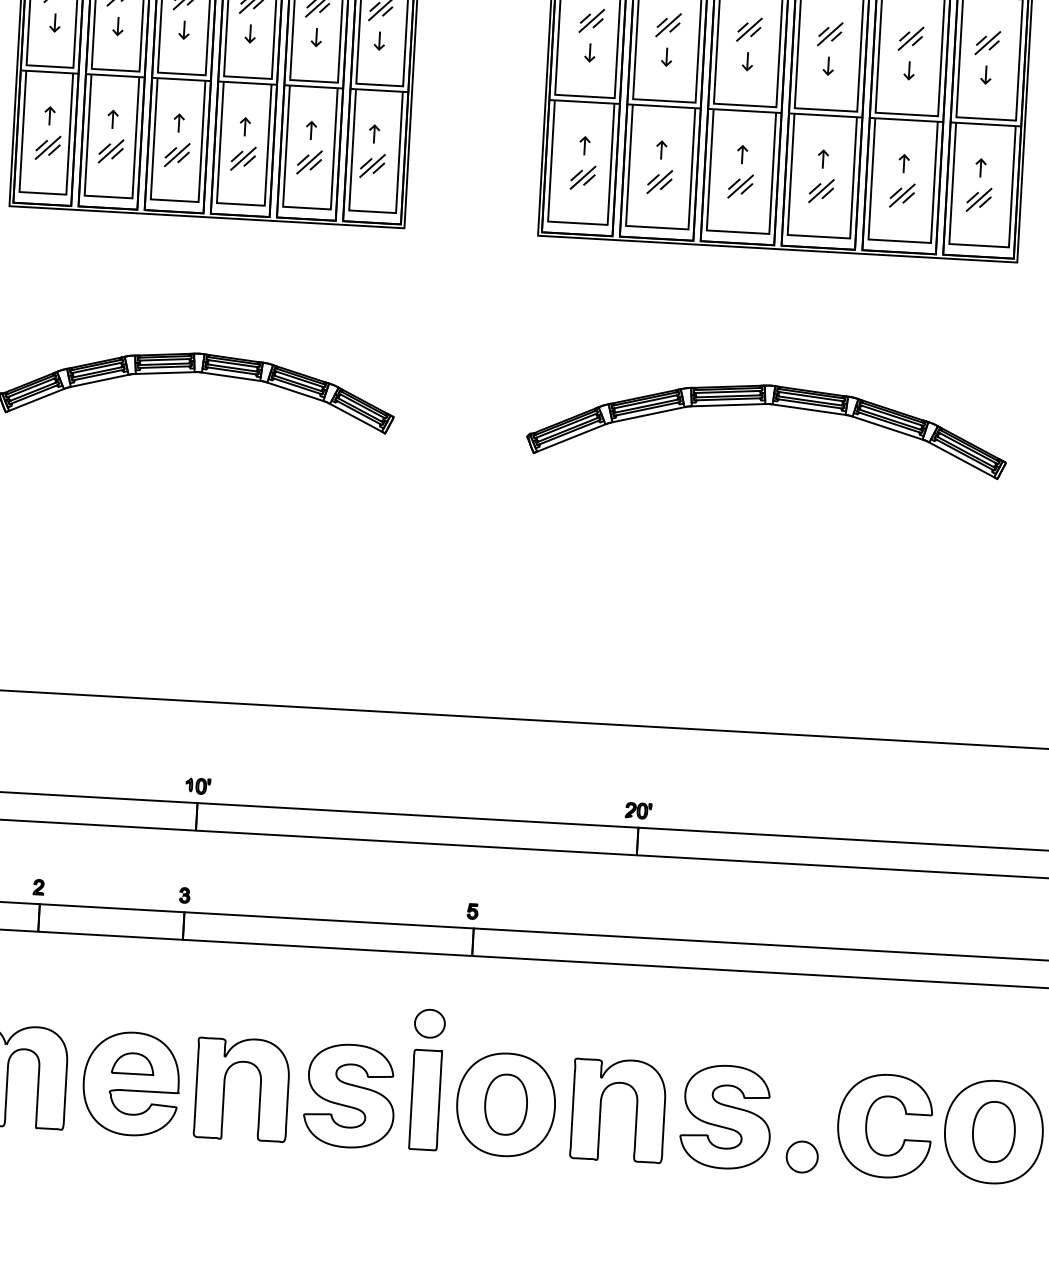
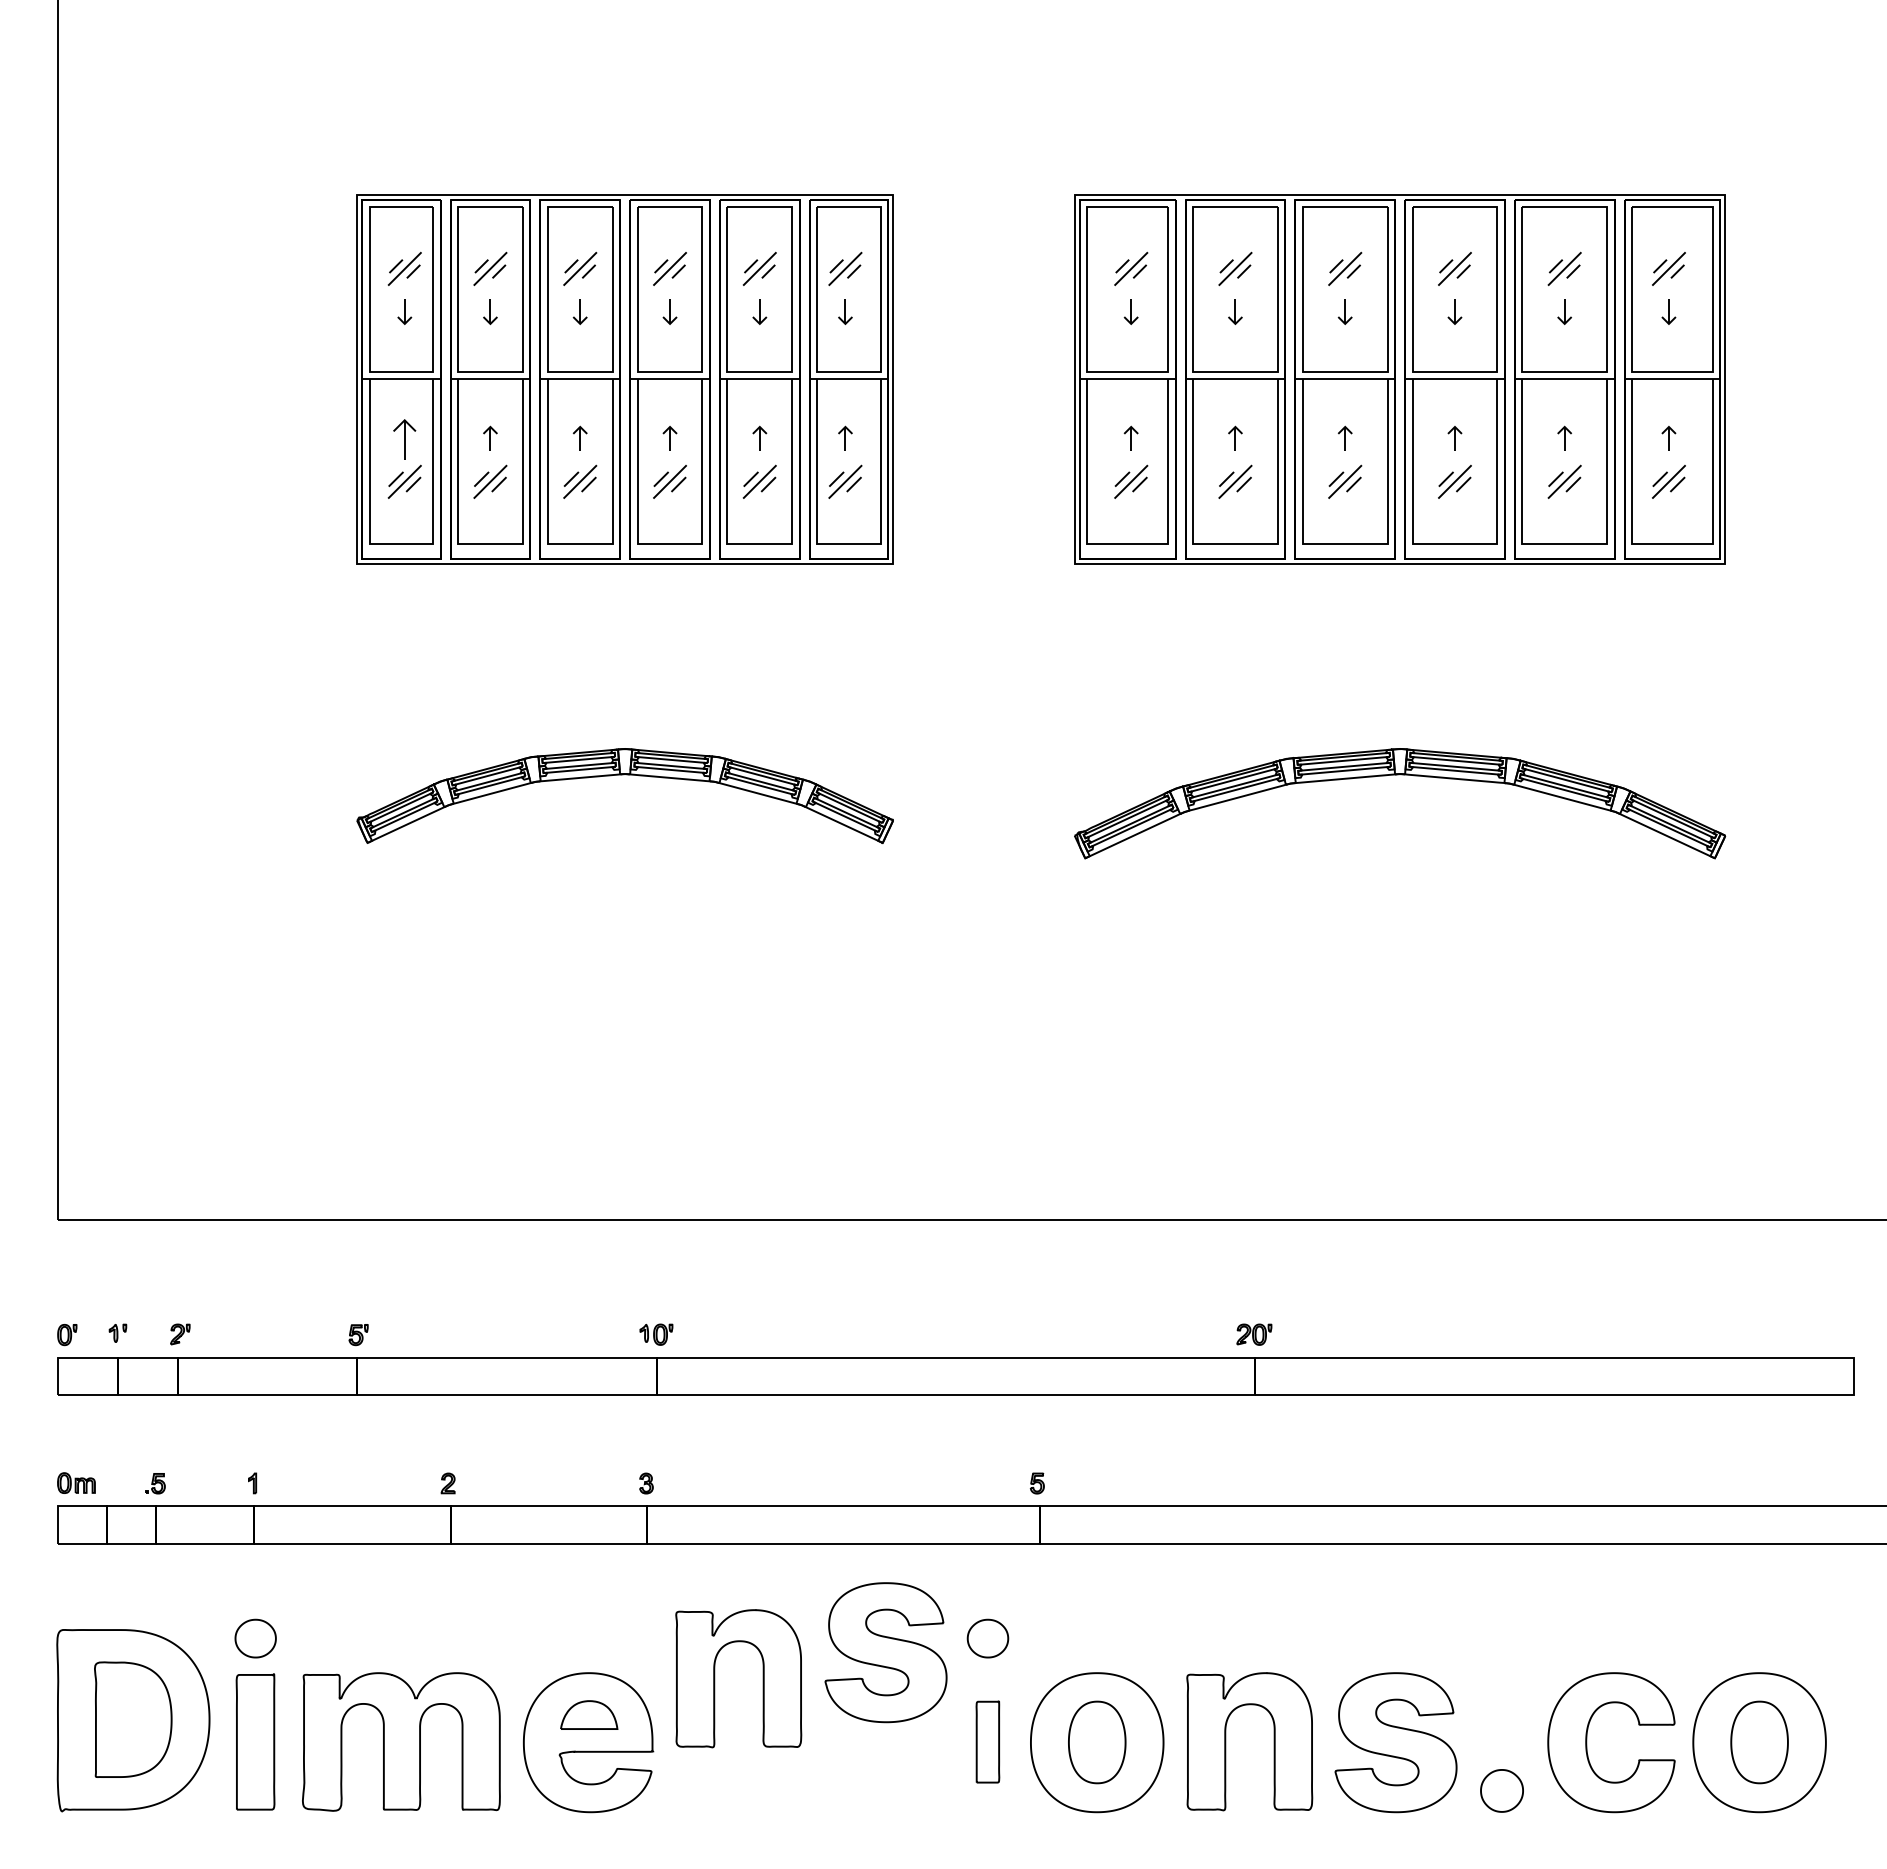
part: (49, 115) -> (404, 437), size x1.6
part: (225, 1088) -> (715, 1678), moved
part: (349, 1095) -> (885, 1652), moved
part: (425, 1099) -> (987, 1741), size x0.6

